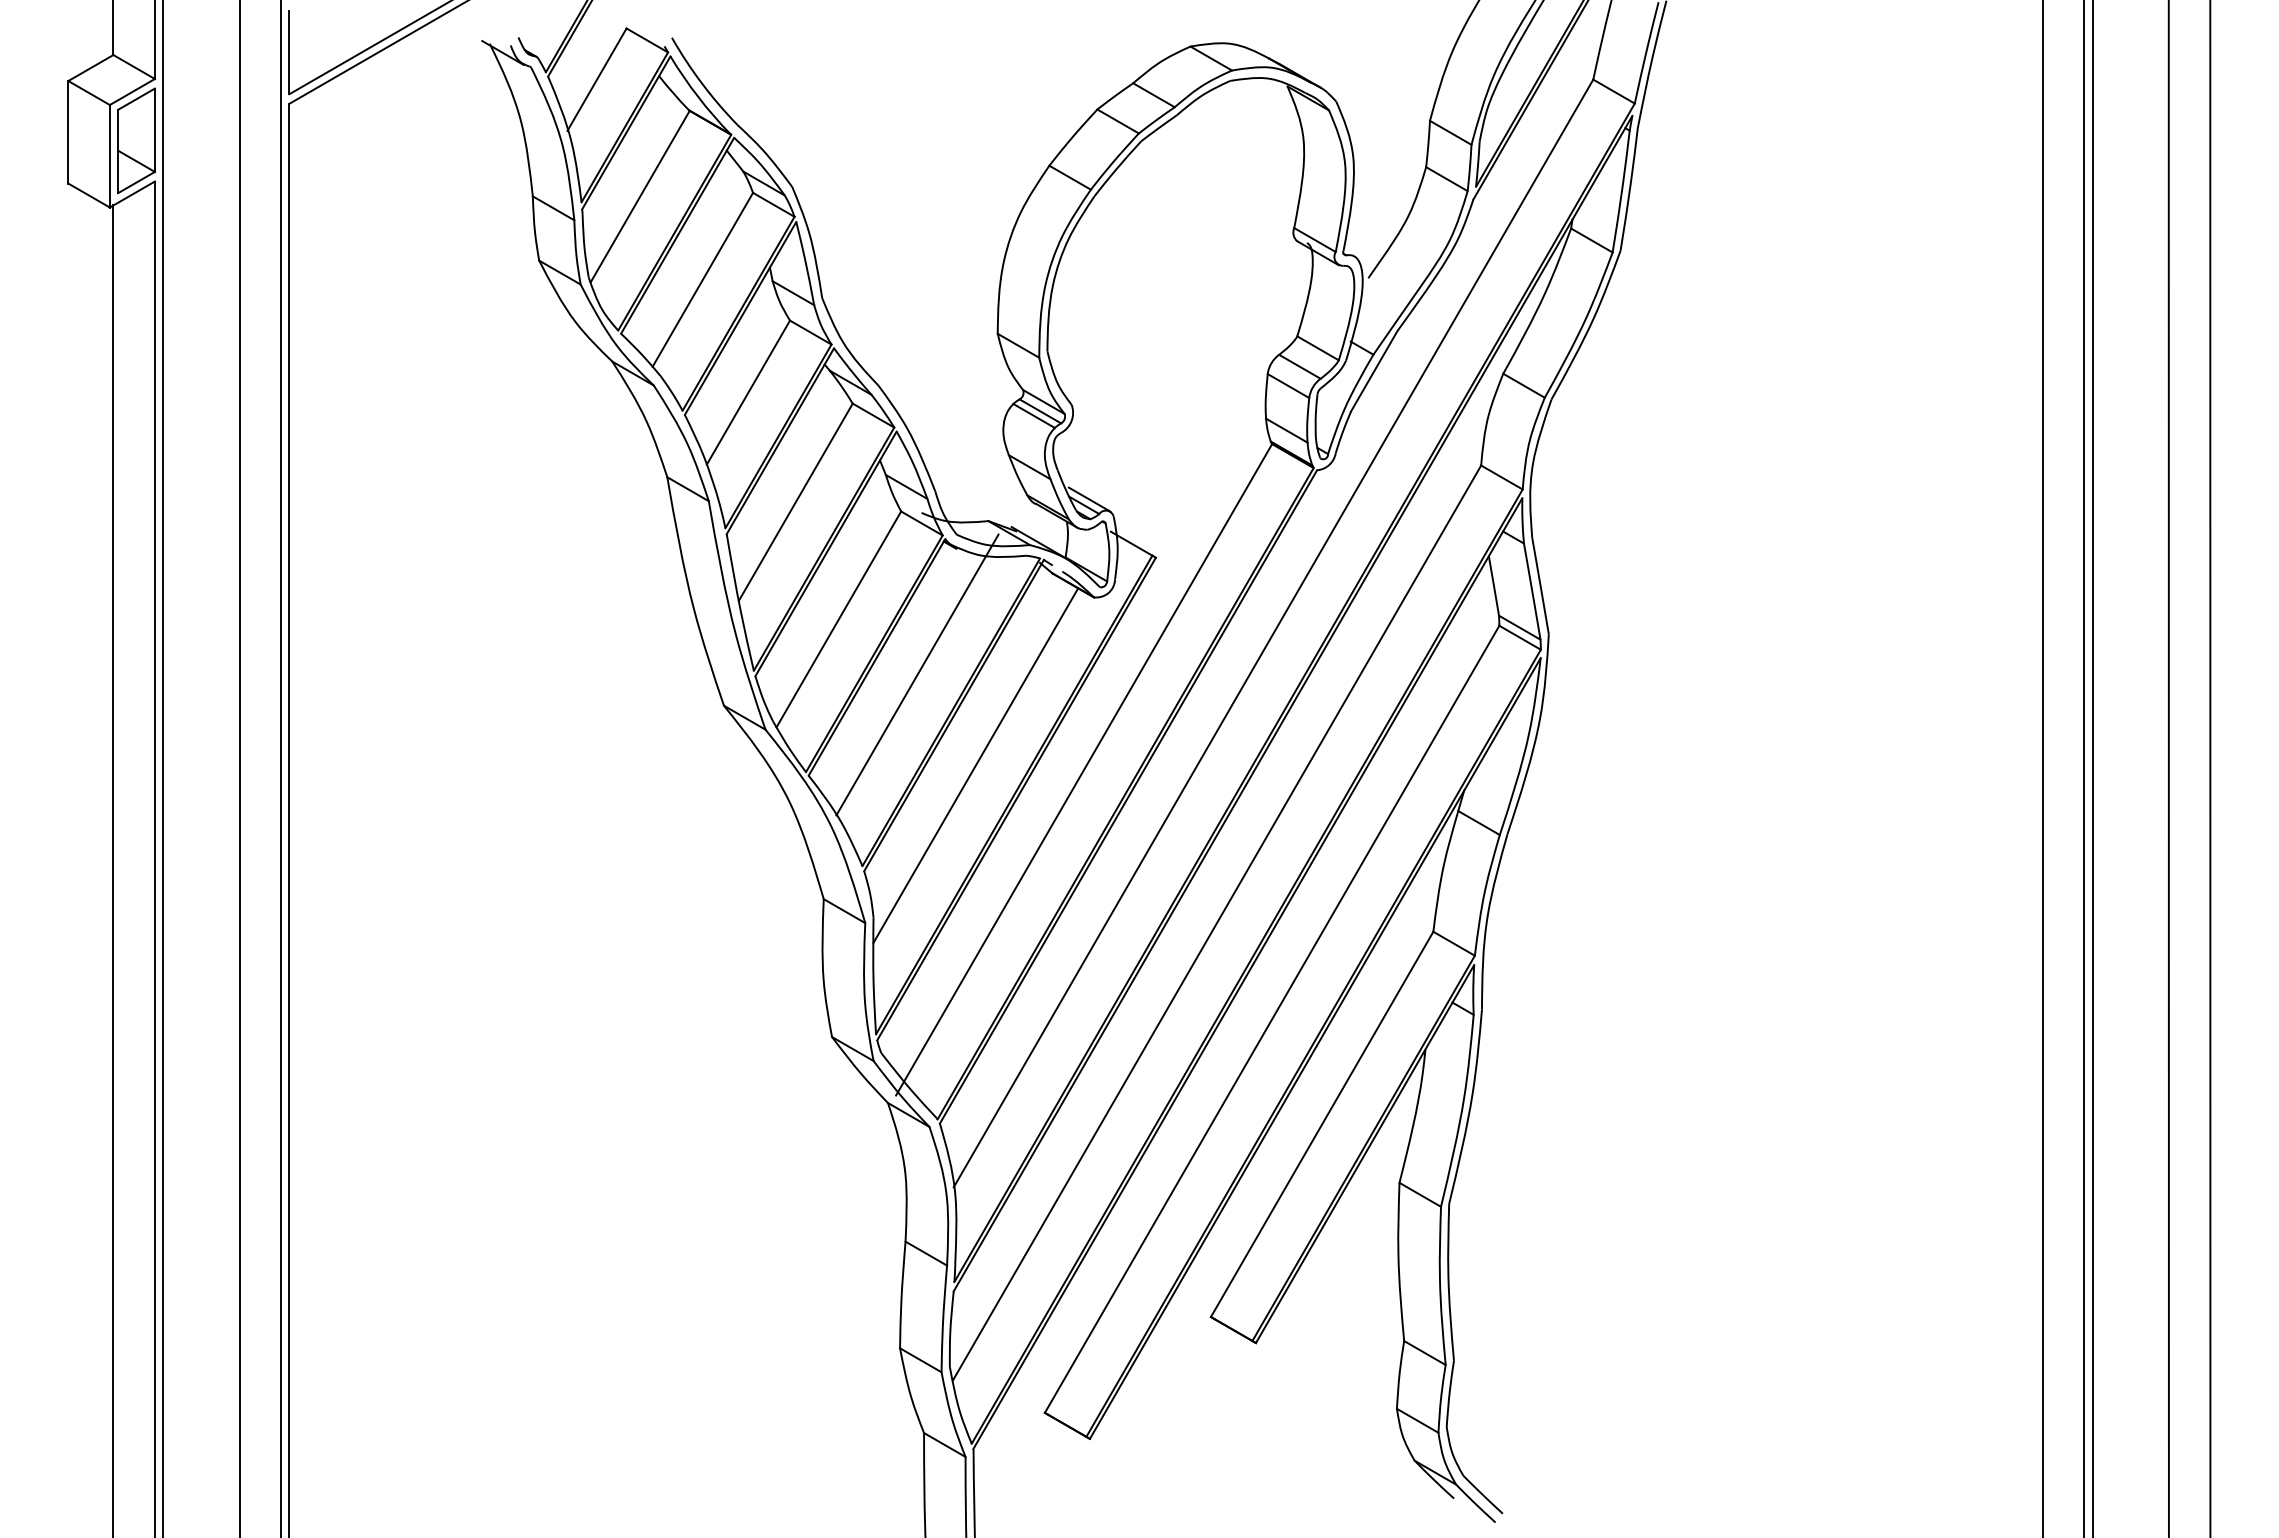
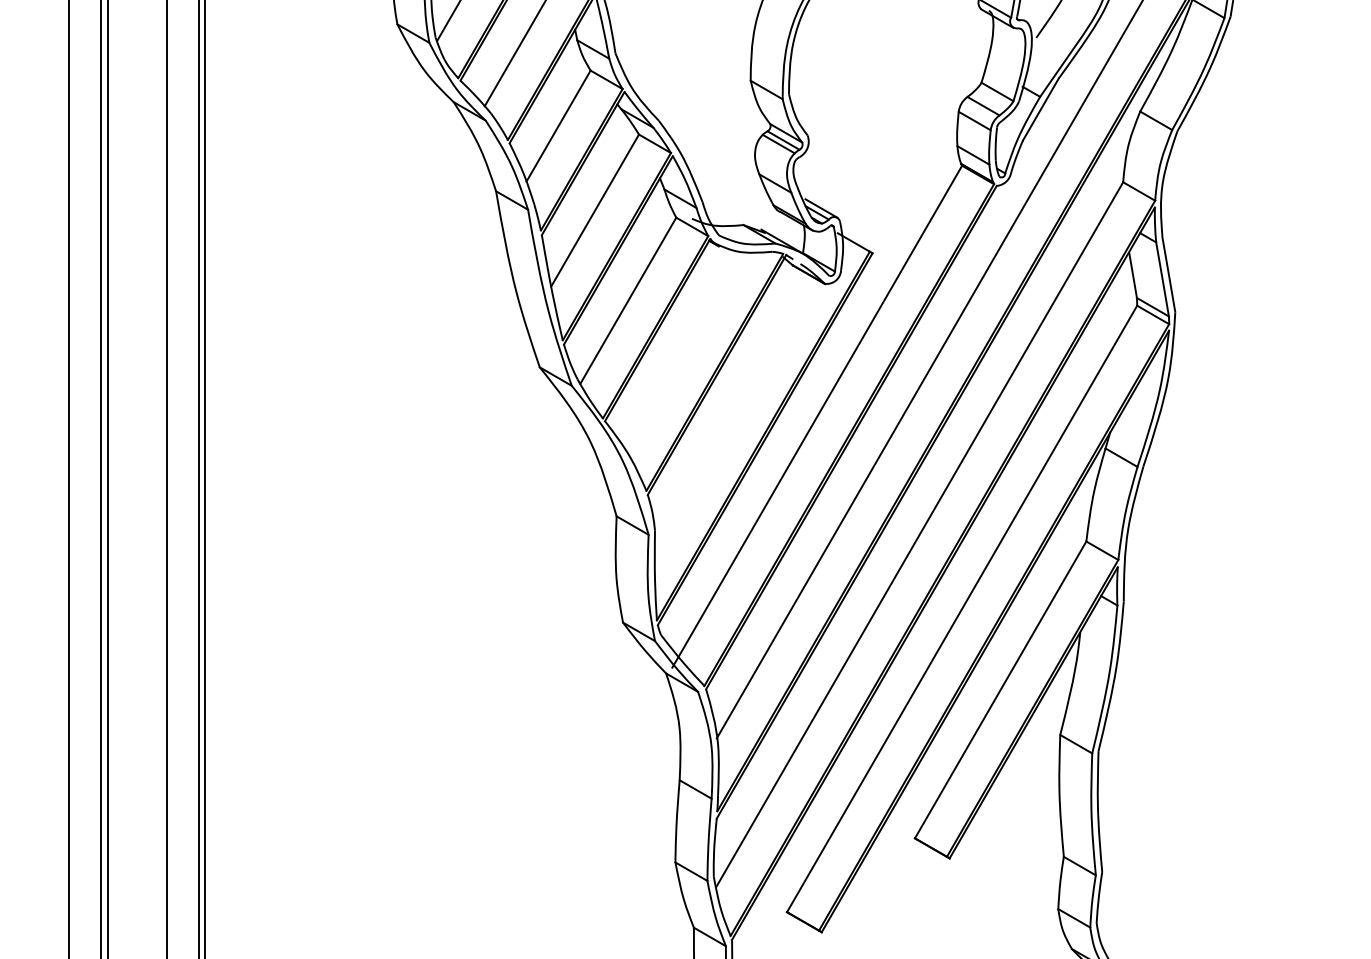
line: (917, 674) -> (688, 343), removed
line: (975, 765) -> (733, 413), removed

